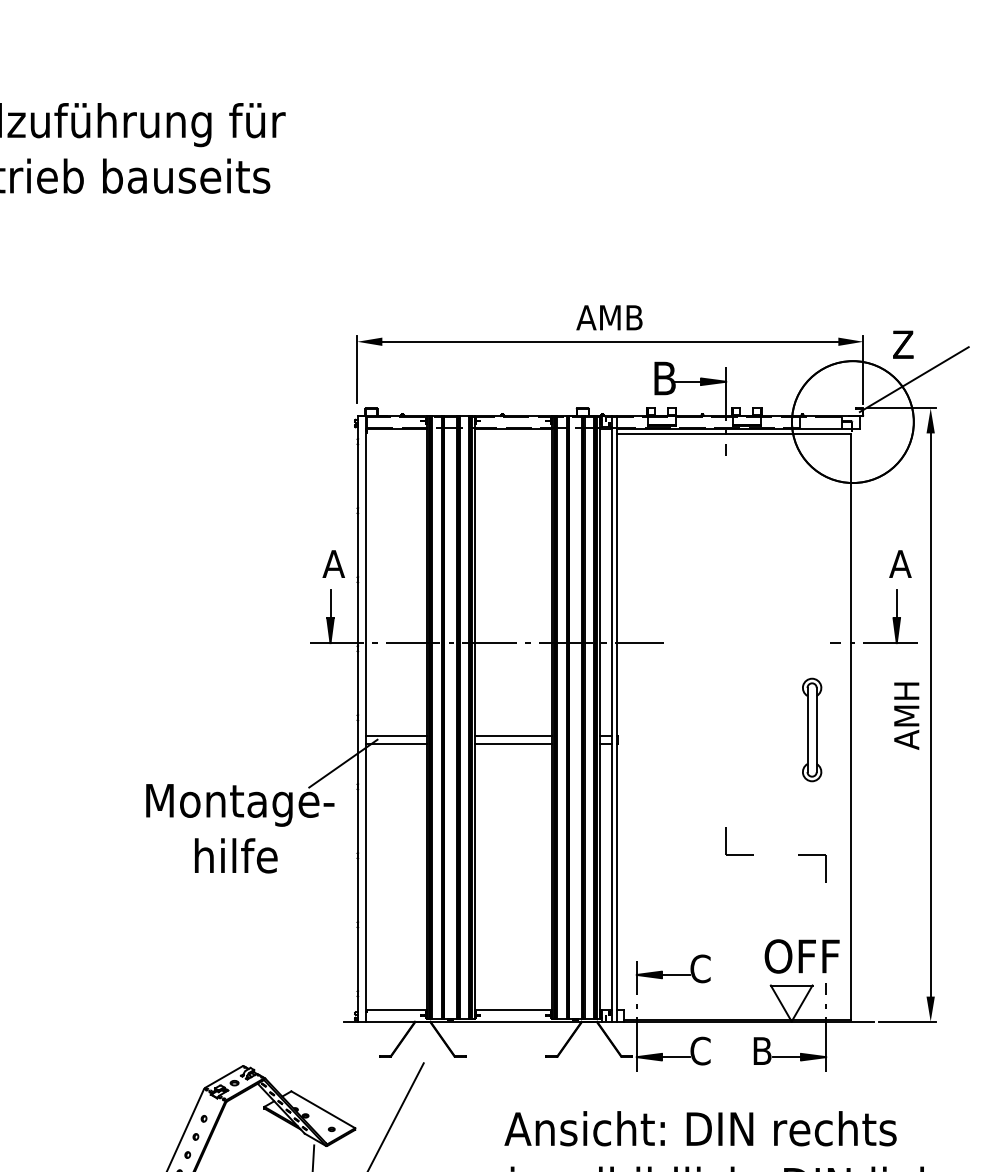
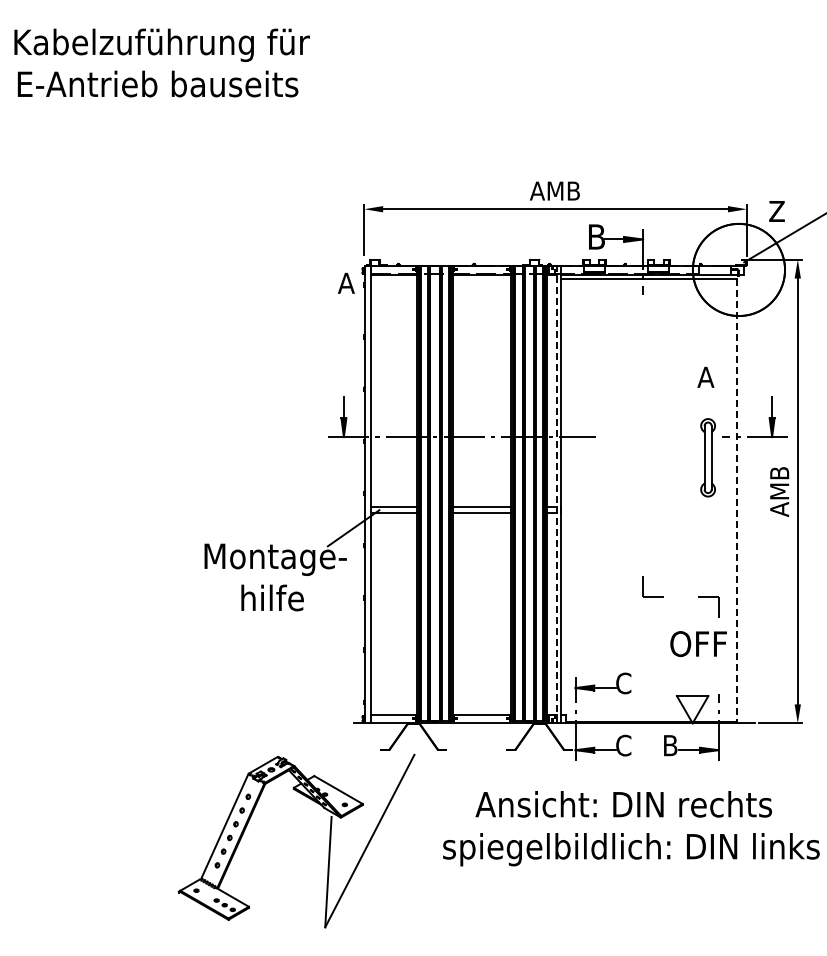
text: (333, 562) -> (346, 282), moved
text: (899, 562) -> (705, 376), moved
text: (906, 716) -> (779, 492), AMH -> AMB
line: (611, 719) -> (556, 494), solid -> dashed
line: (850, 726) -> (737, 500), solid -> dashed
part: (811, 729) -> (707, 457), moved
text: (802, 957) -> (698, 644), moved

